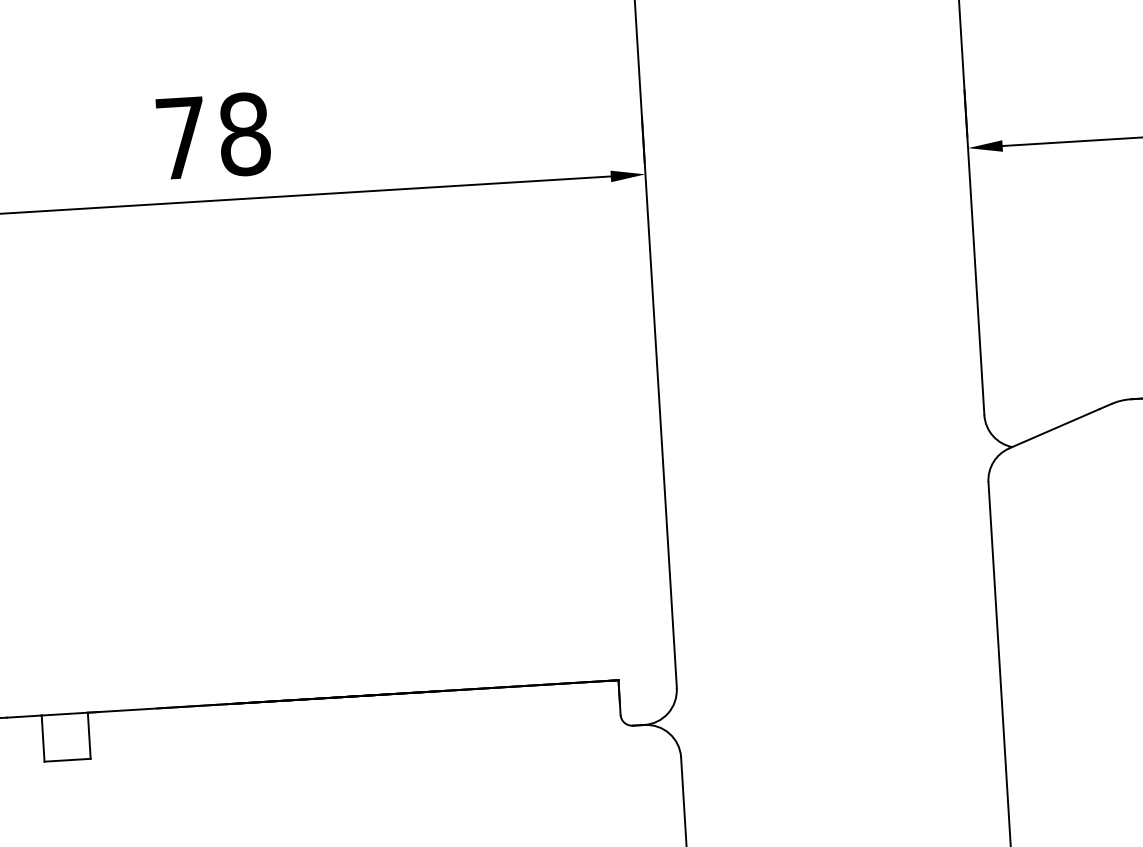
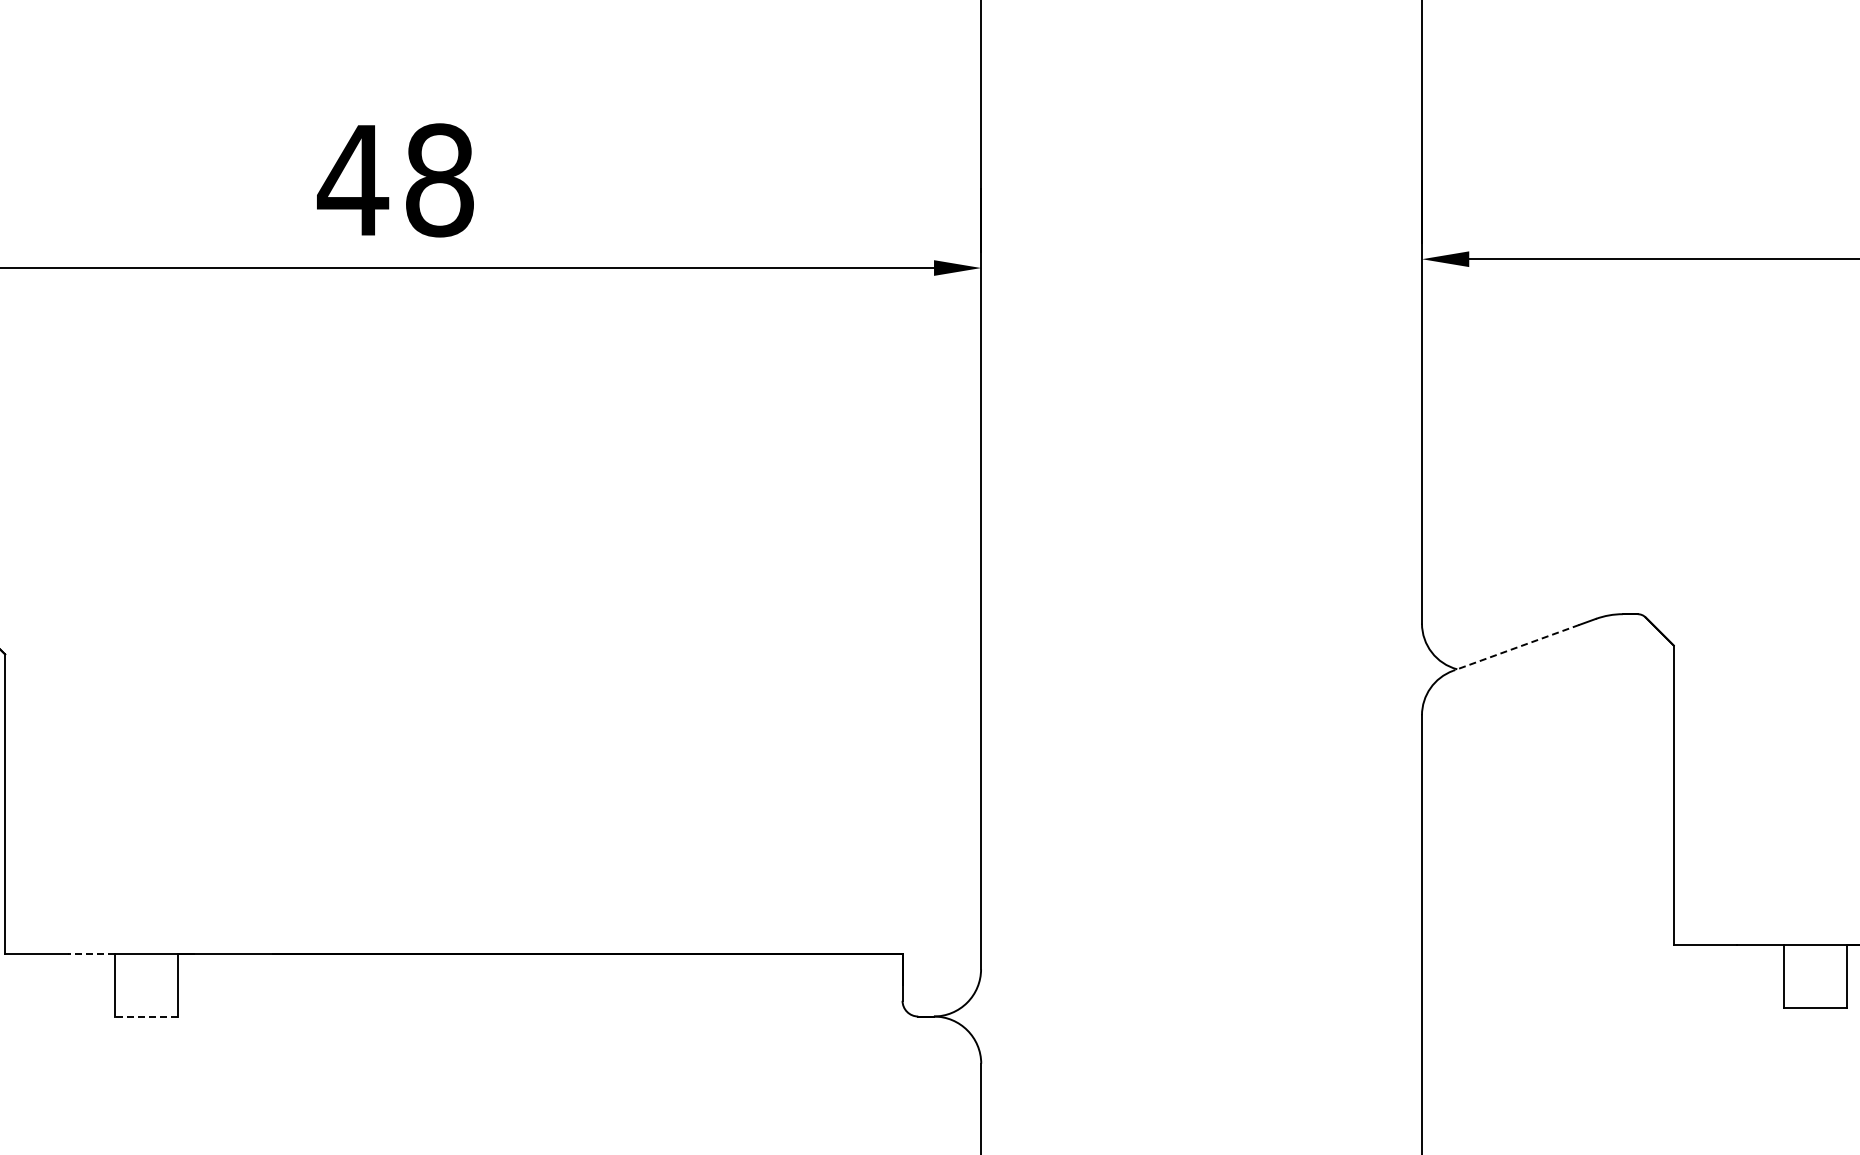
text: (181, 138) -> (353, 180), 78 -> 48
line: (1054, 429) -> (1515, 648), solid -> dashed
line: (24, 716) -> (91, 953), solid -> dashed
line: (67, 760) -> (146, 1016), solid -> dashed

